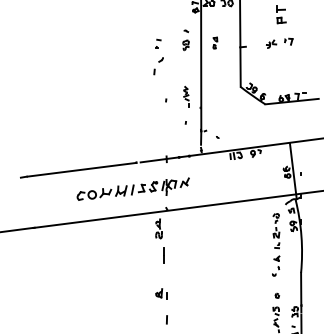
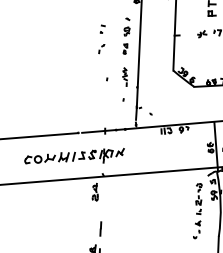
part: (215, 42) -> (125, 48), moved
part: (157, 65) -> (100, 48), size x0.62
line: (163, 255) -> (100, 229), moved

